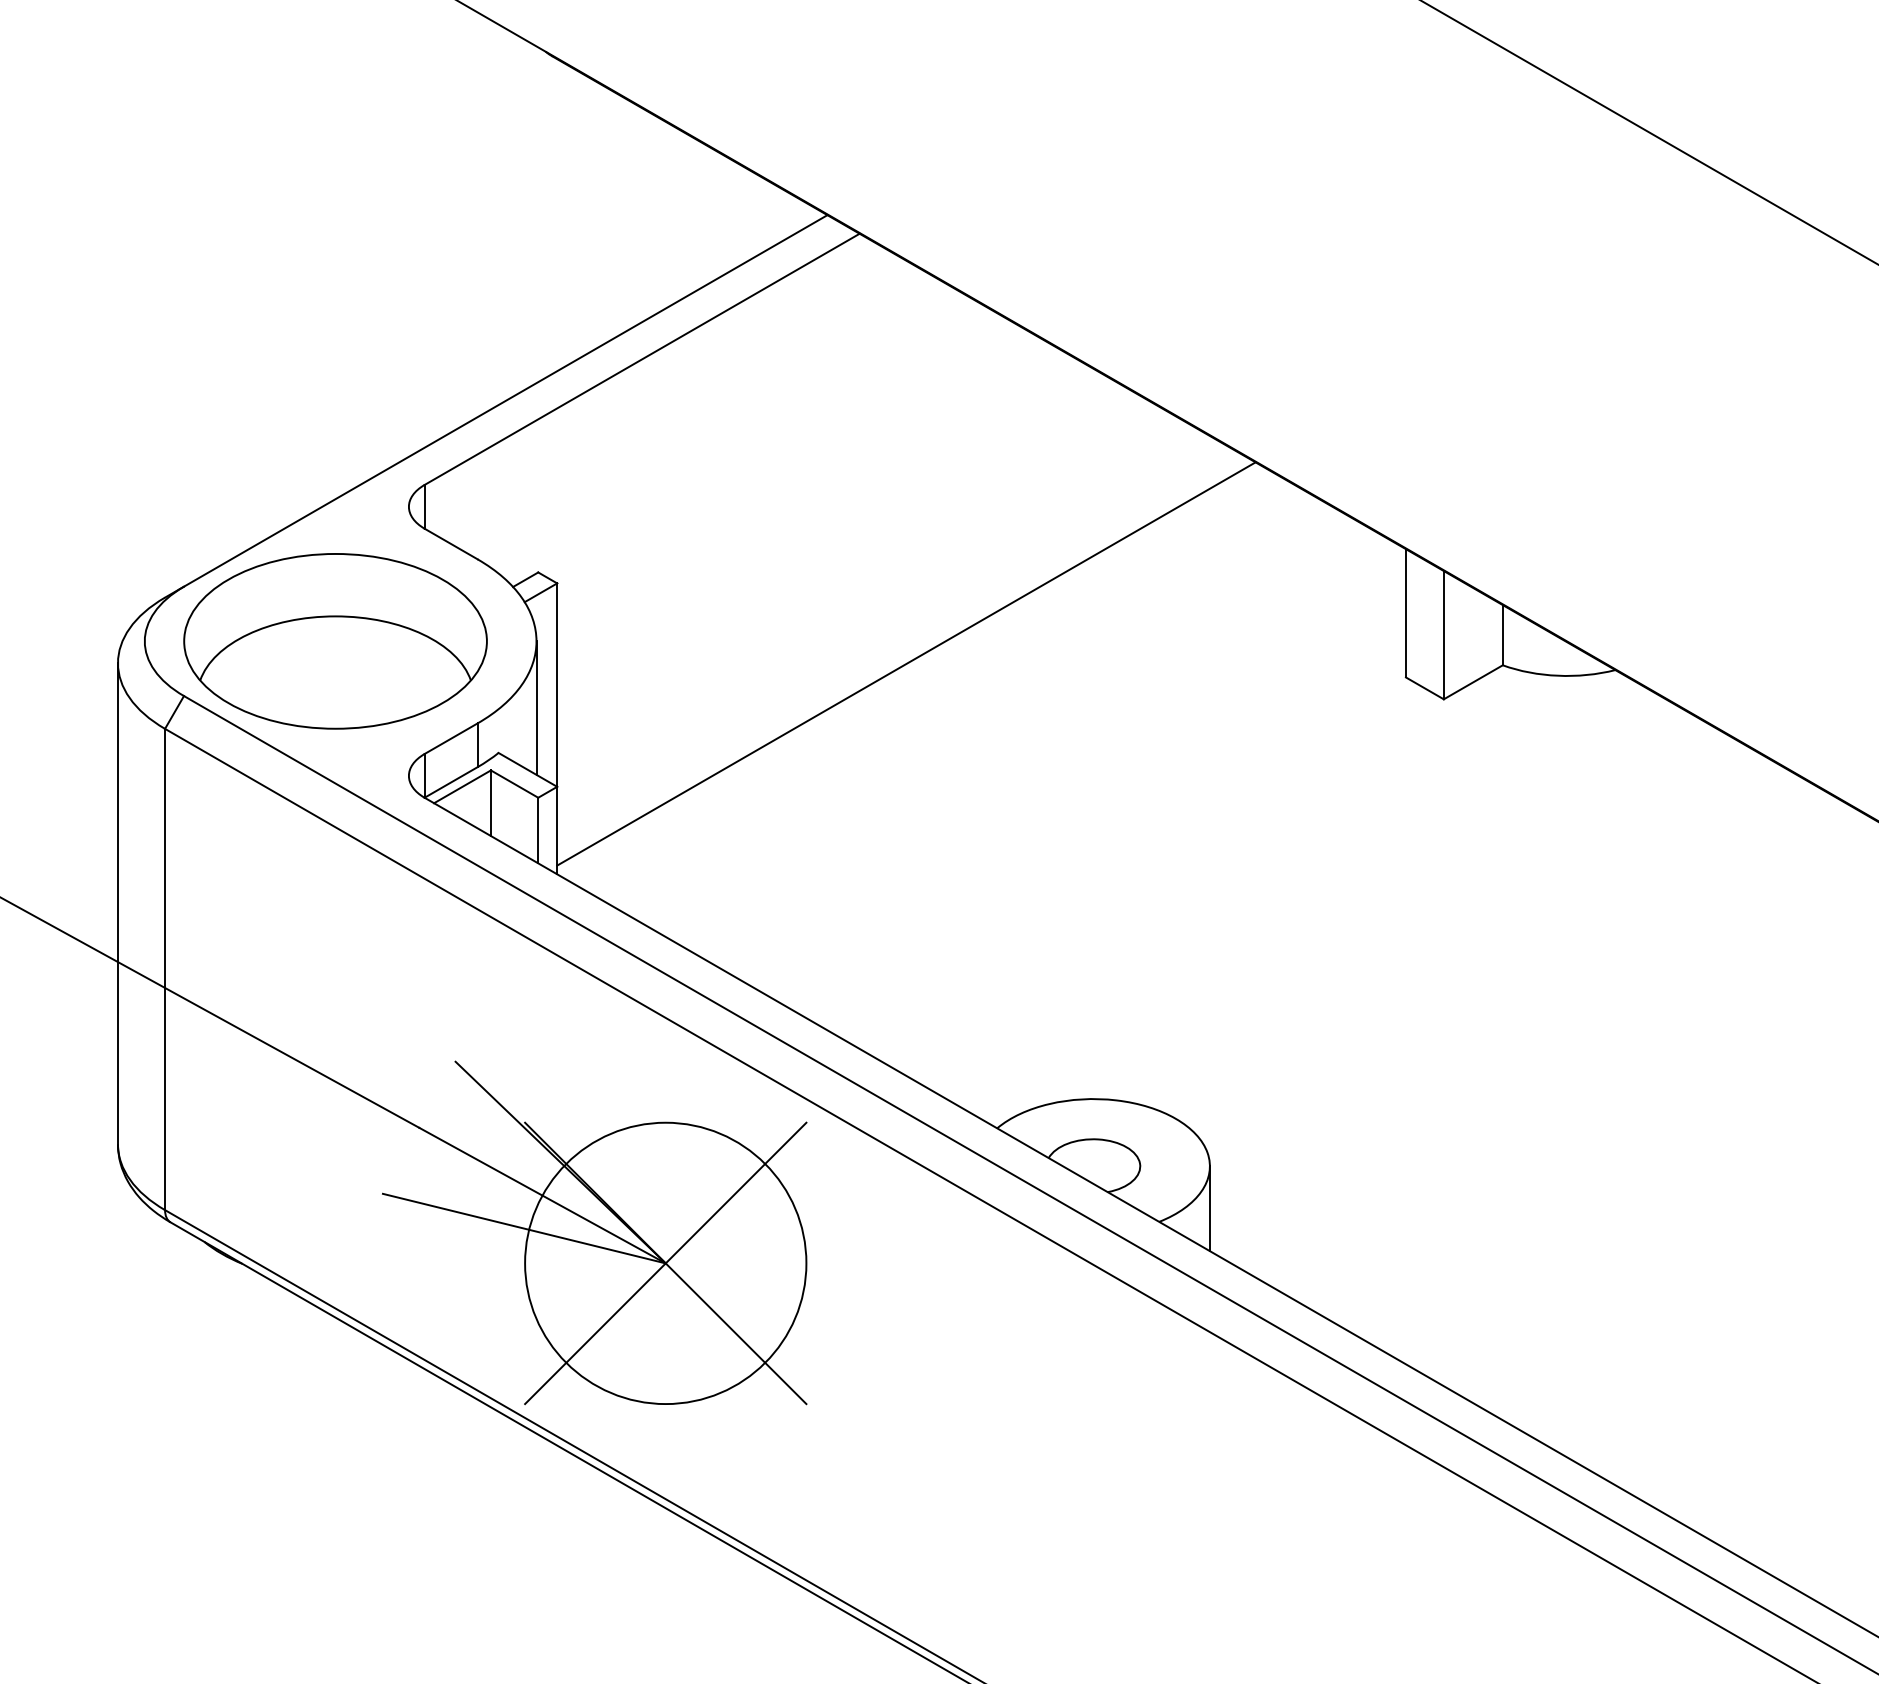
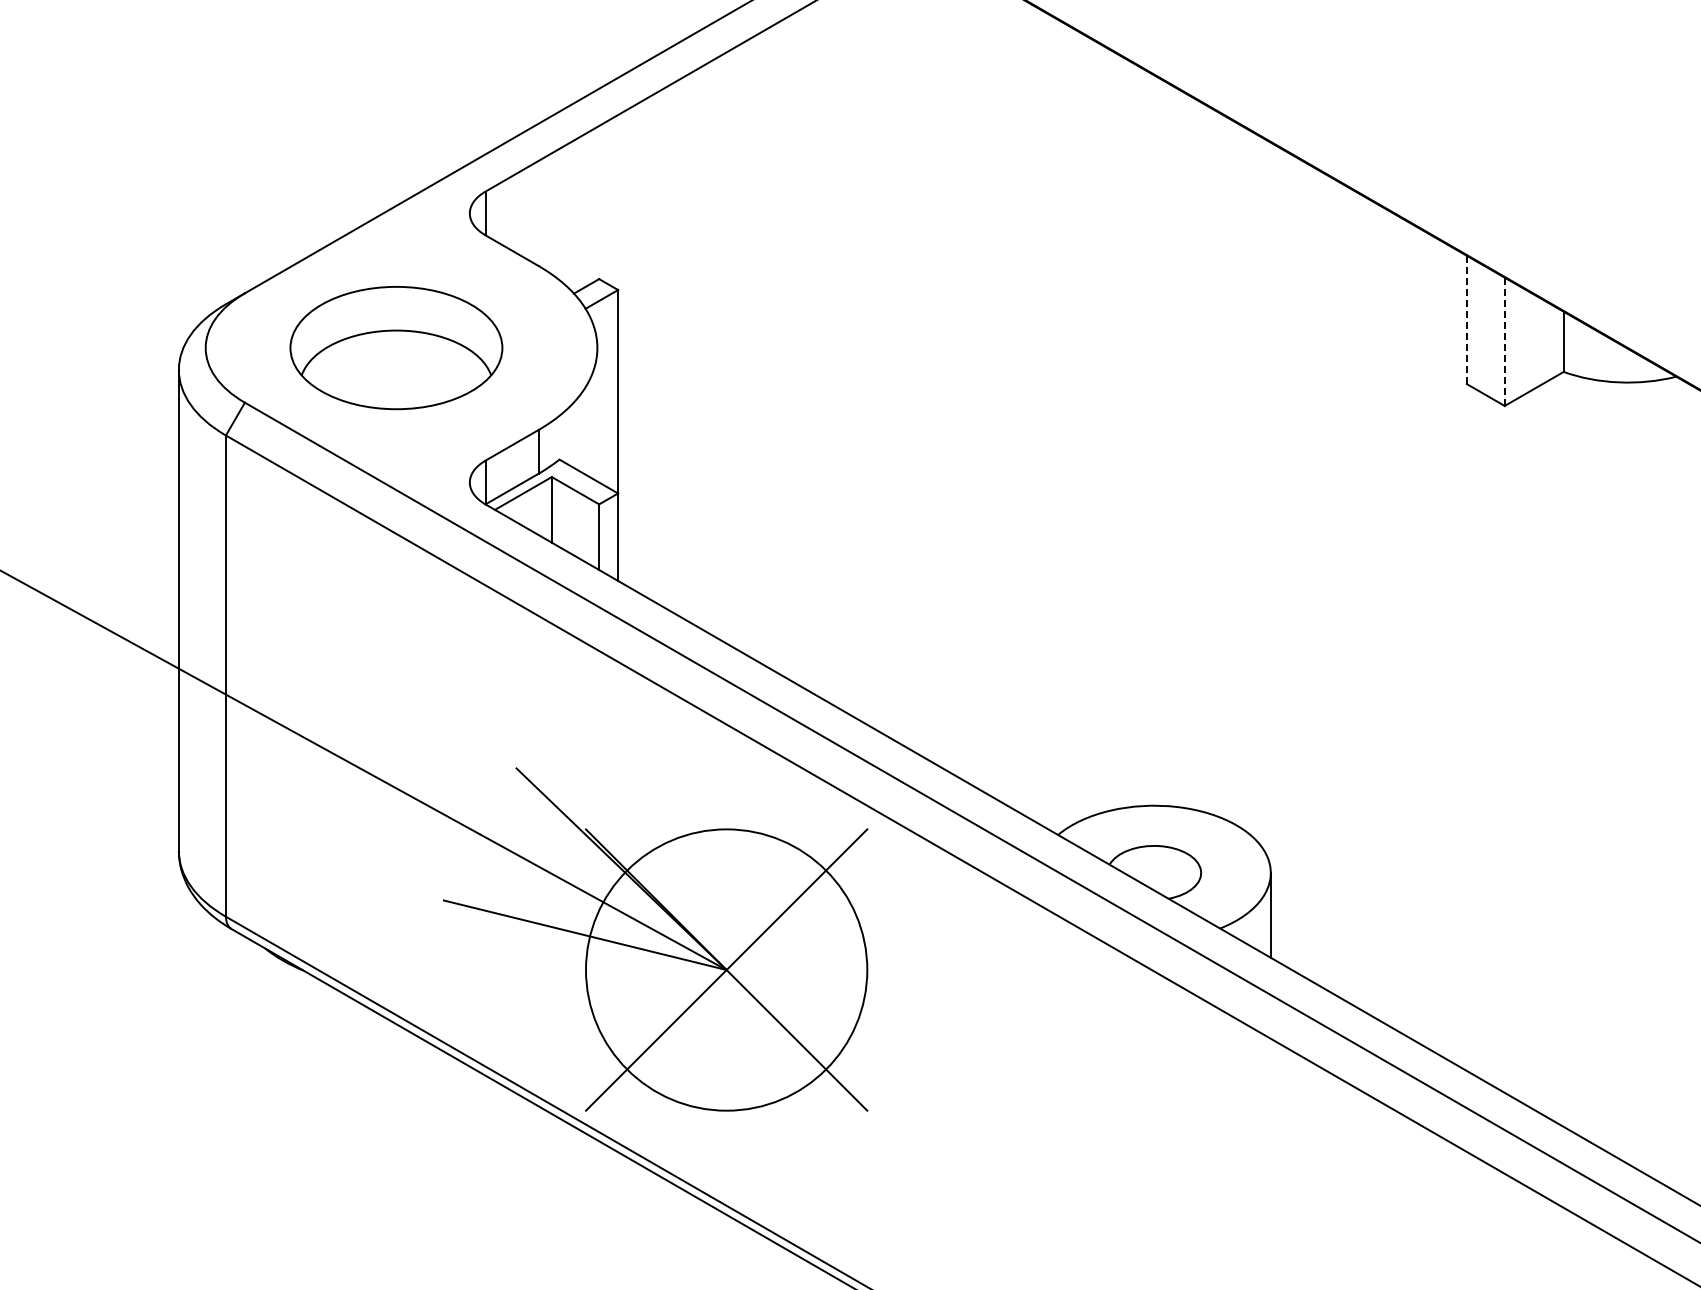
line: (1405, 612) -> (1466, 319), solid -> dashed
line: (1443, 634) -> (1504, 341), solid -> dashed
part: (335, 641) -> (396, 348), size x0.7
line: (906, 663) -> (967, 370), removed
line: (536, 707) -> (597, 414), removed

